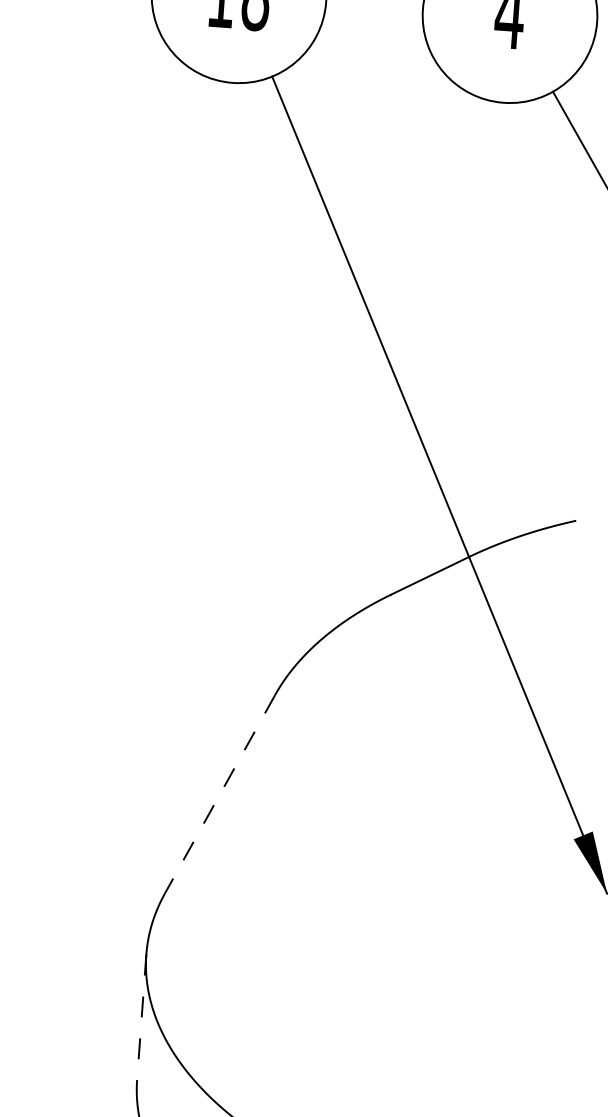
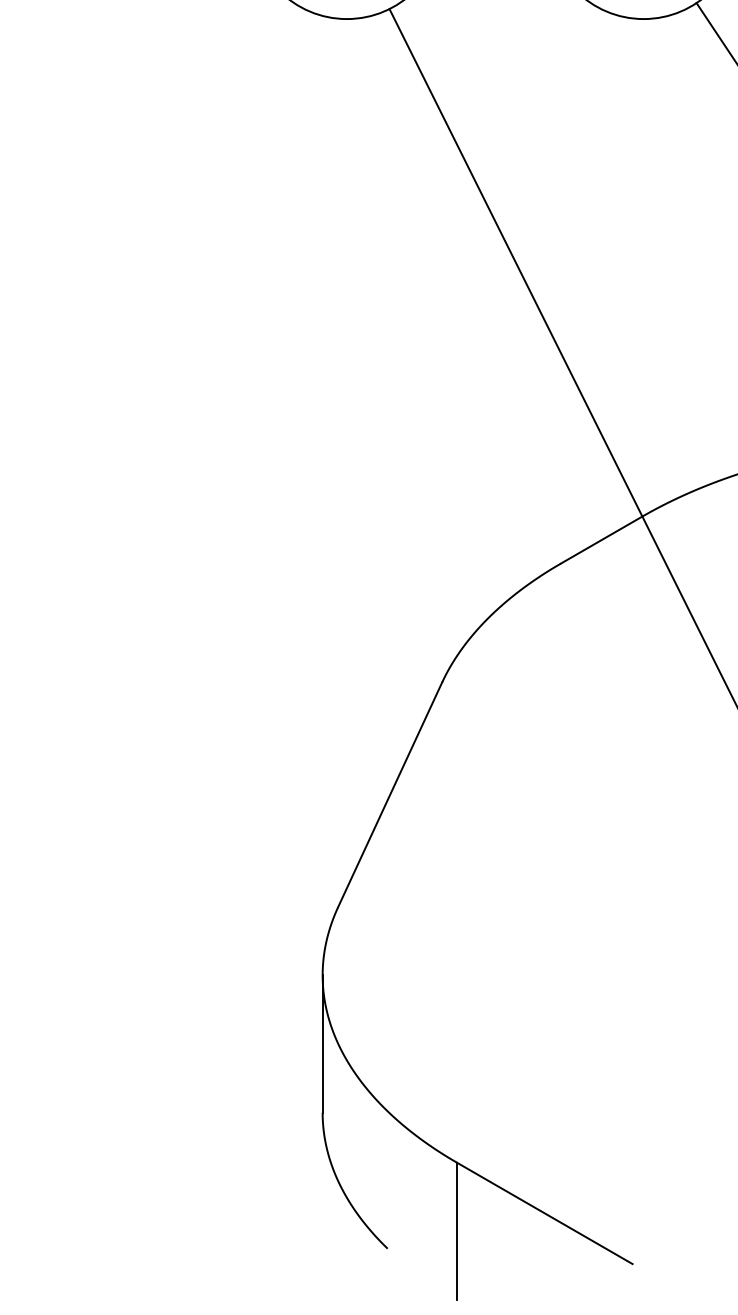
line: (220, 793) -> (390, 794), dashed -> solid
line: (141, 1017) -> (322, 1044), dashed -> solid

